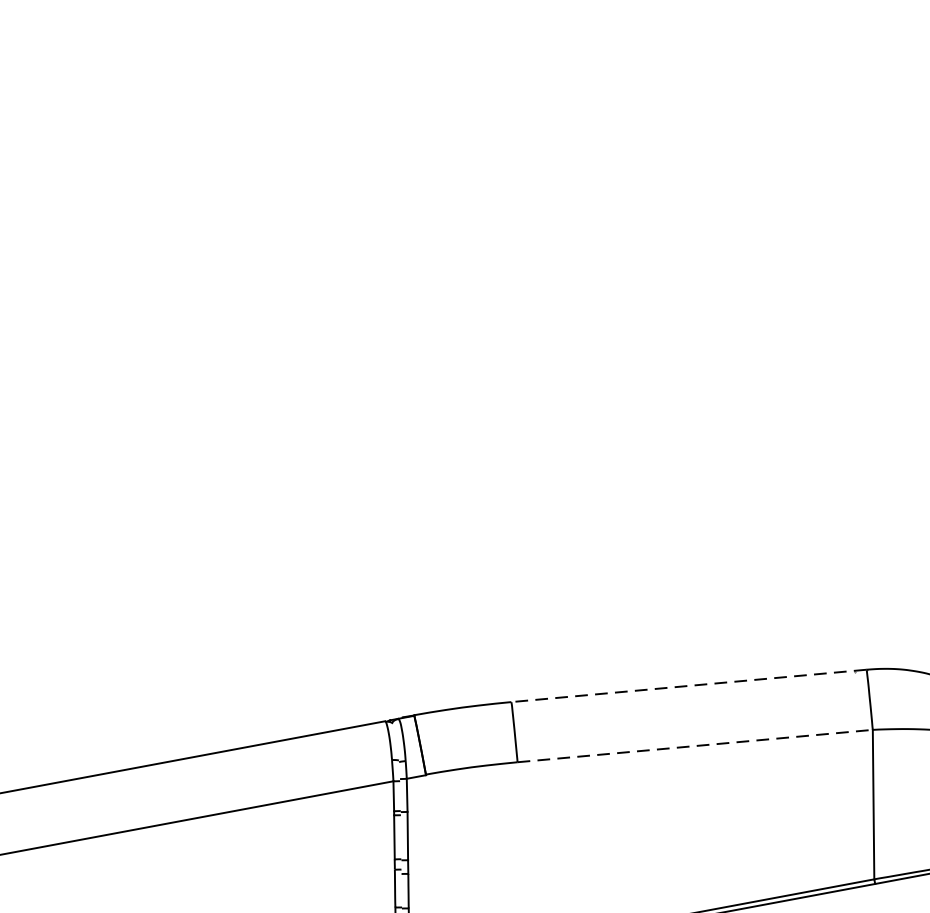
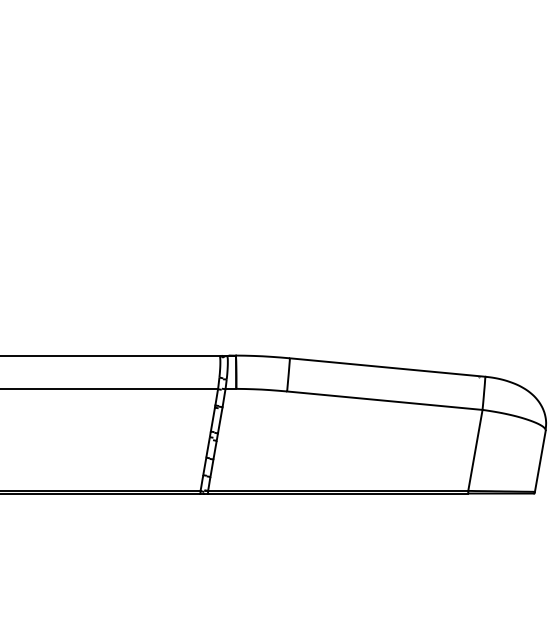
line: (688, 685) -> (387, 367), dashed -> solid
line: (696, 745) -> (385, 400), dashed -> solid

